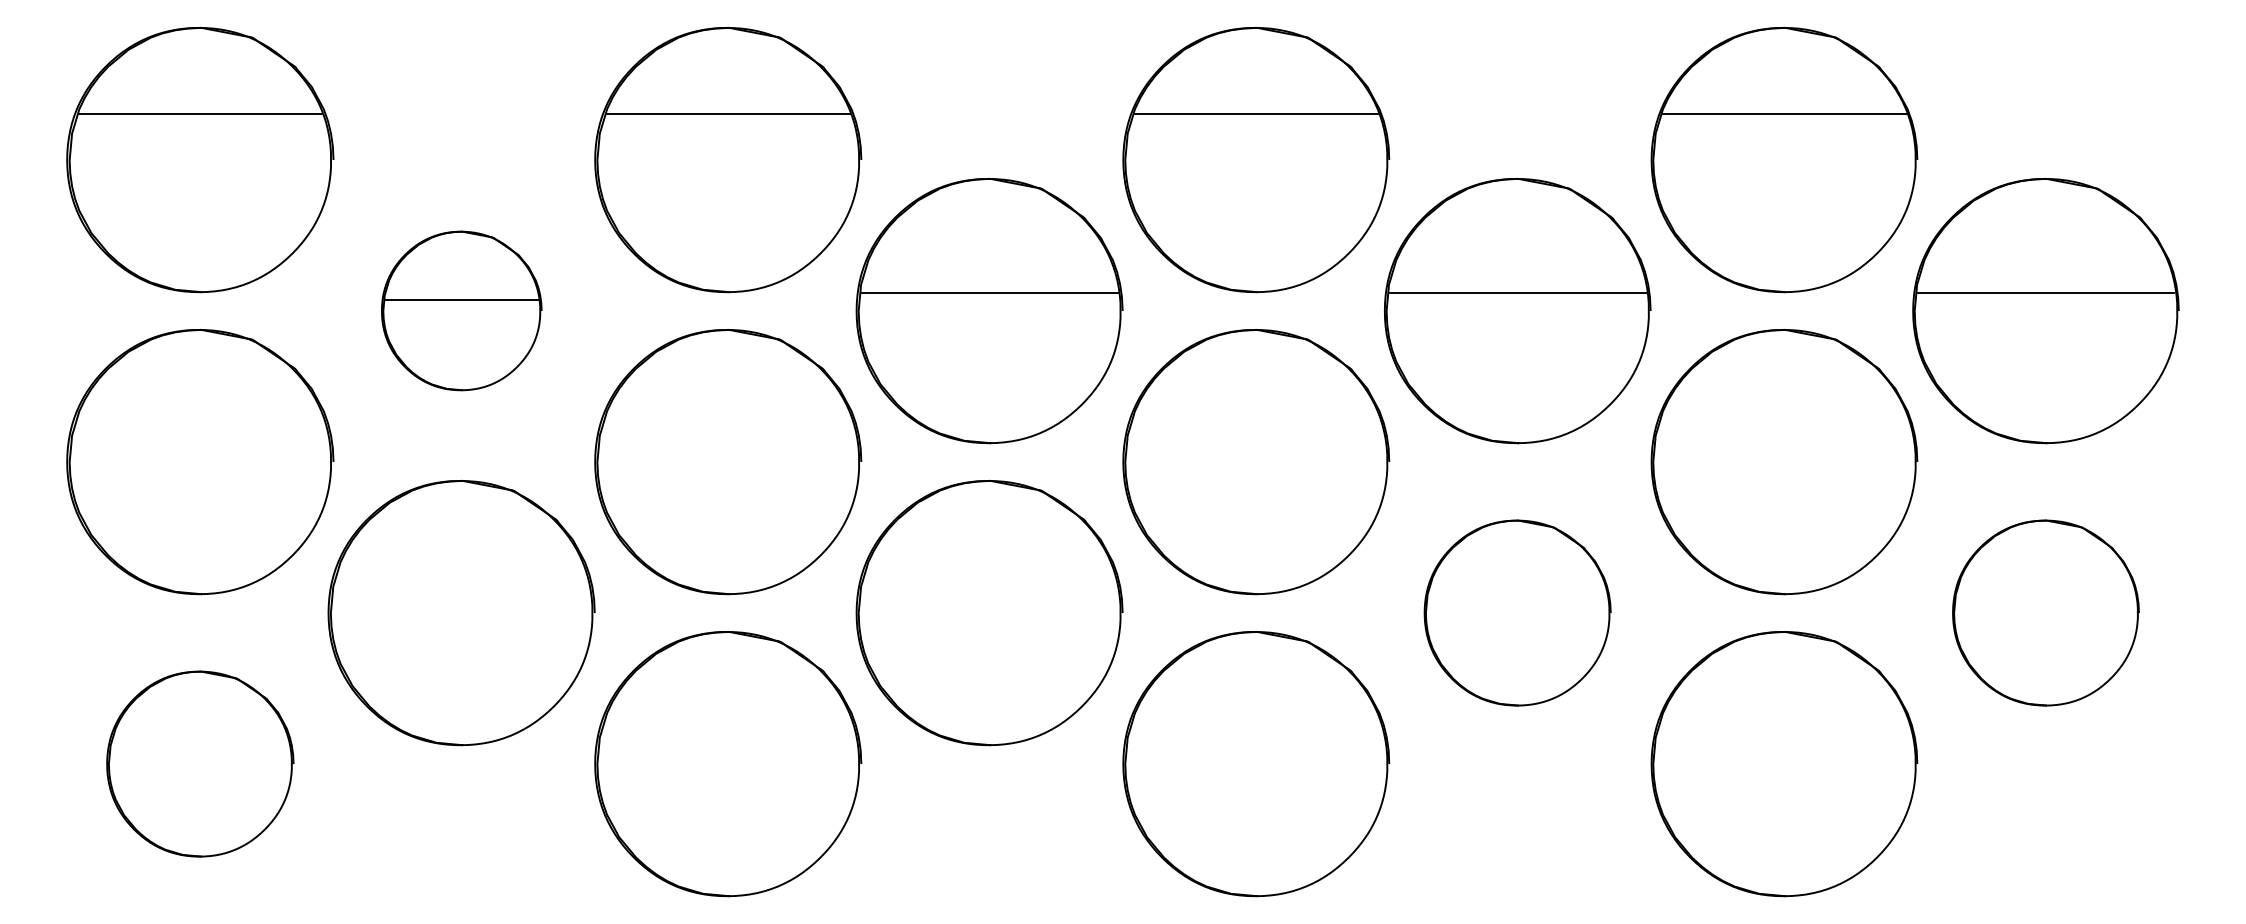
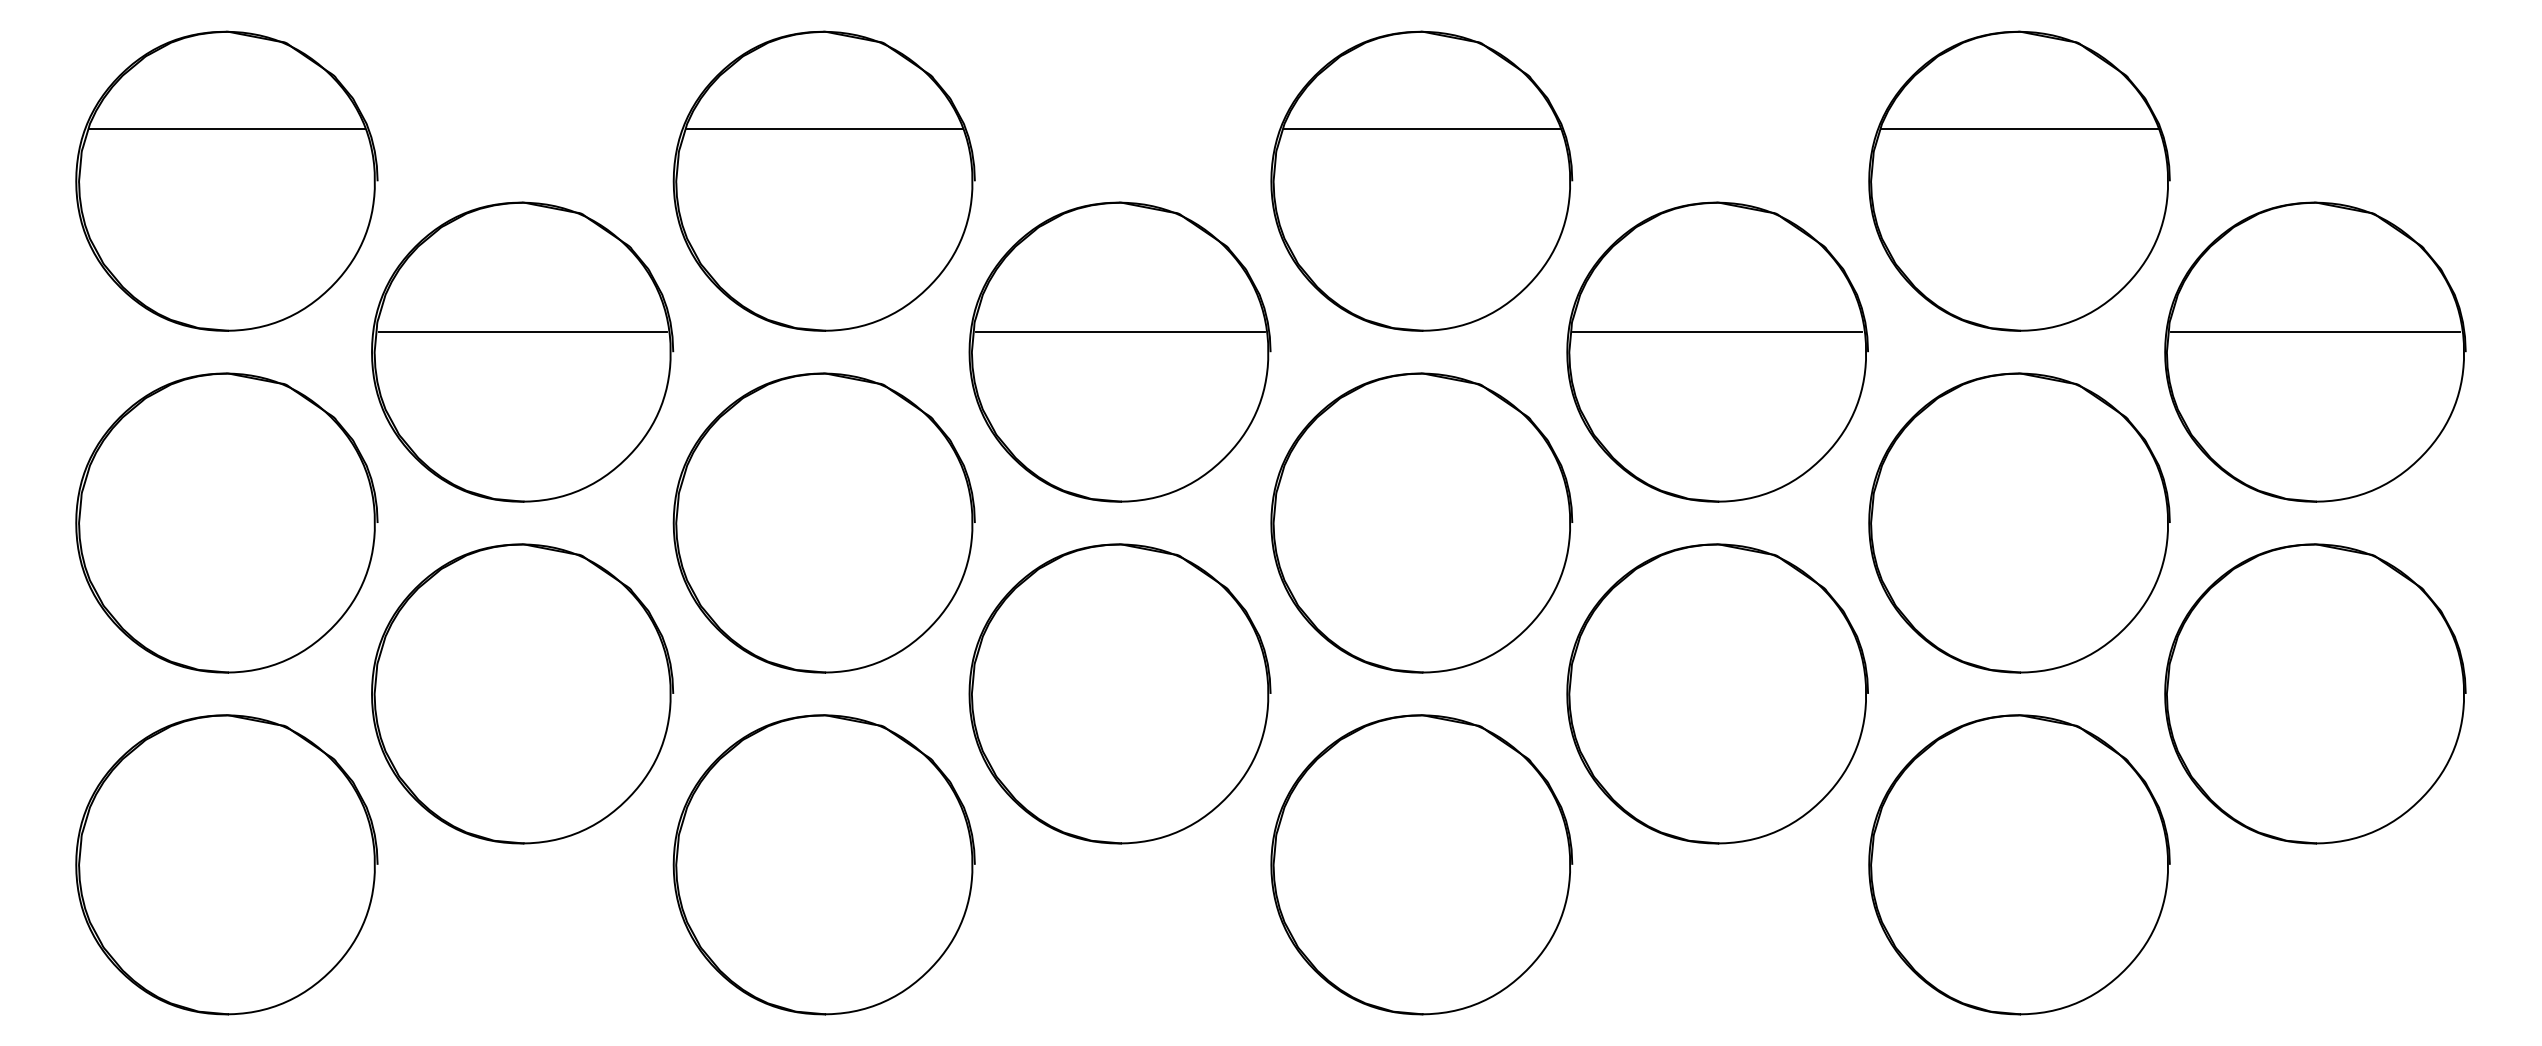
part: (461, 310) -> (522, 351), size x1.67
part: (1517, 612) -> (1717, 693), size x1.43
part: (2046, 612) -> (2315, 693), size x1.43
part: (199, 763) -> (226, 864), size x1.43

